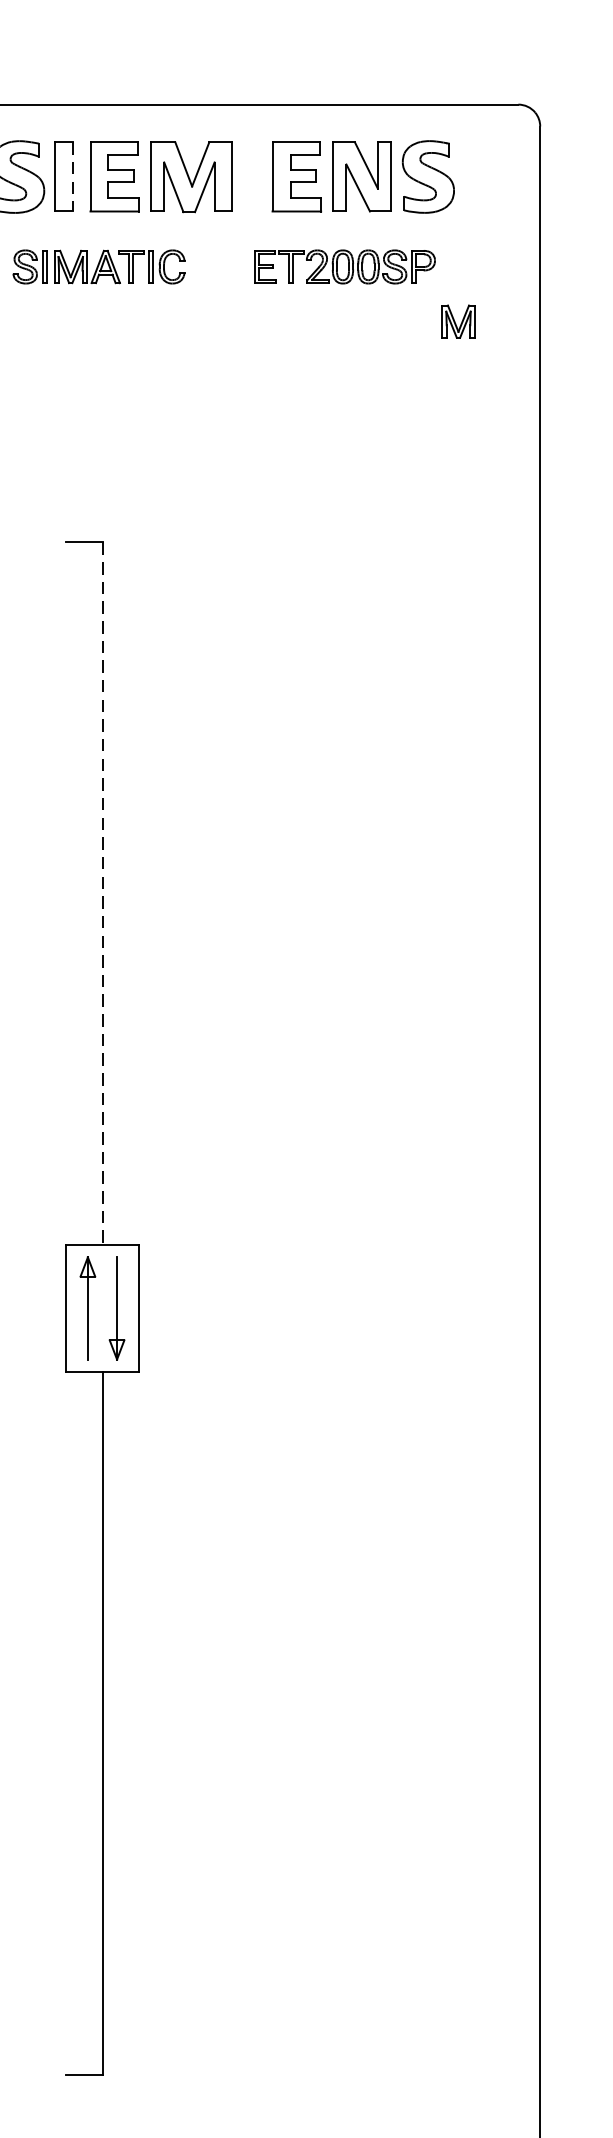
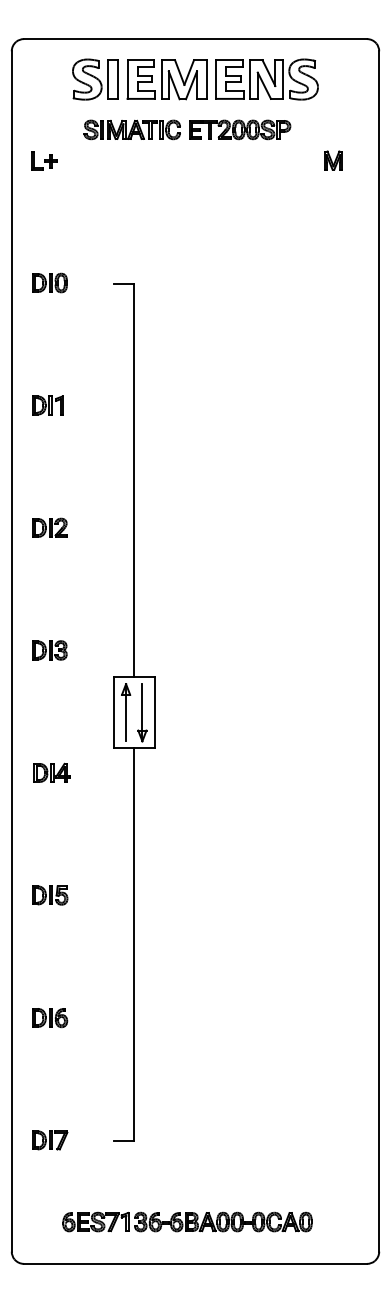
part: (362, 176) -> (266, 79), moved
line: (74, 178) -> (118, 80), dashed -> solid
part: (345, 266) -> (240, 129), moved
line: (102, 895) -> (134, 481), dashed -> solid

